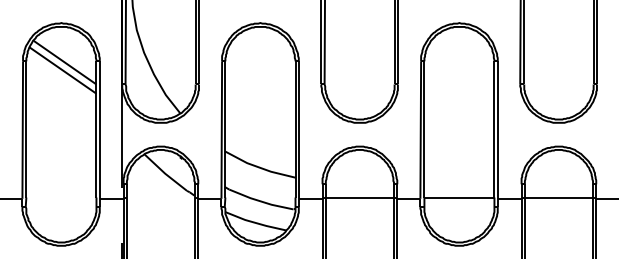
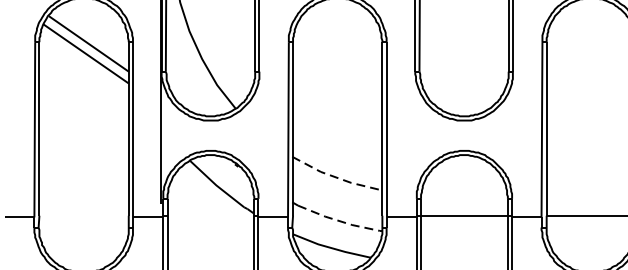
line: (259, 167) -> (336, 177), solid -> dashed
line: (261, 201) -> (339, 220), solid -> dashed

